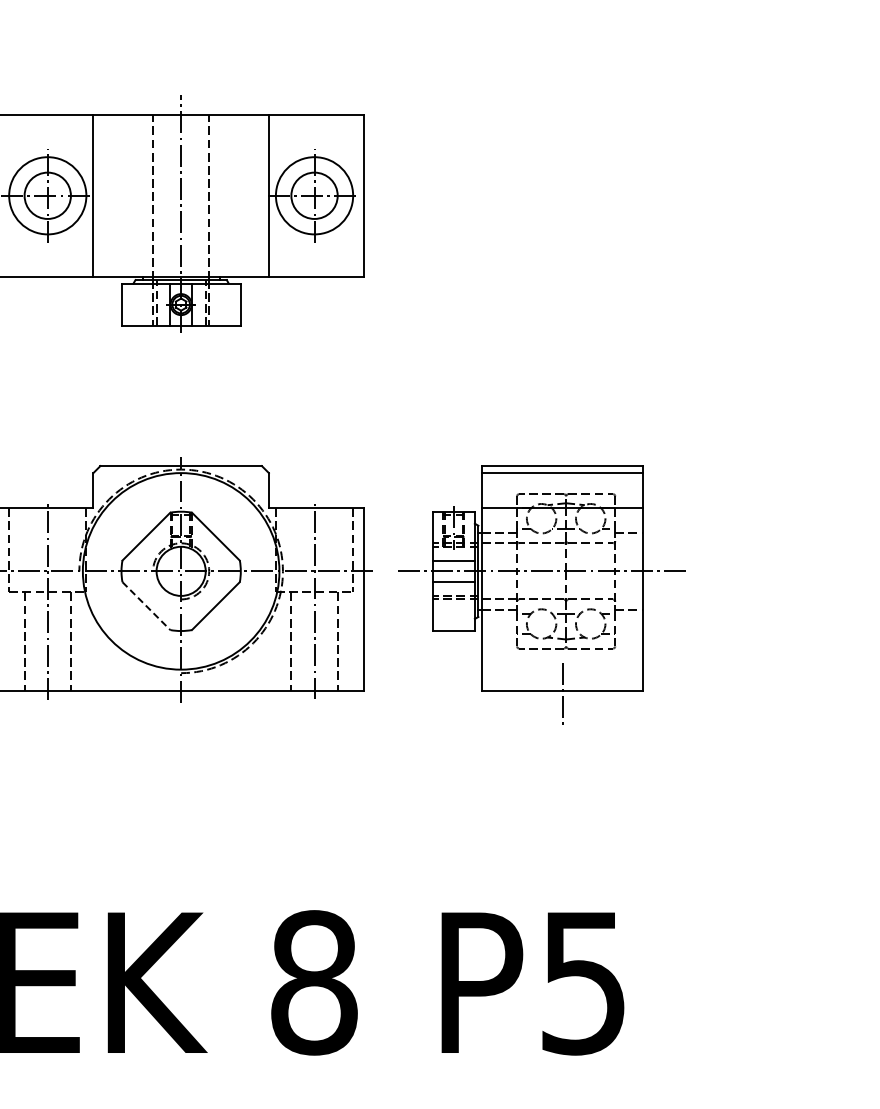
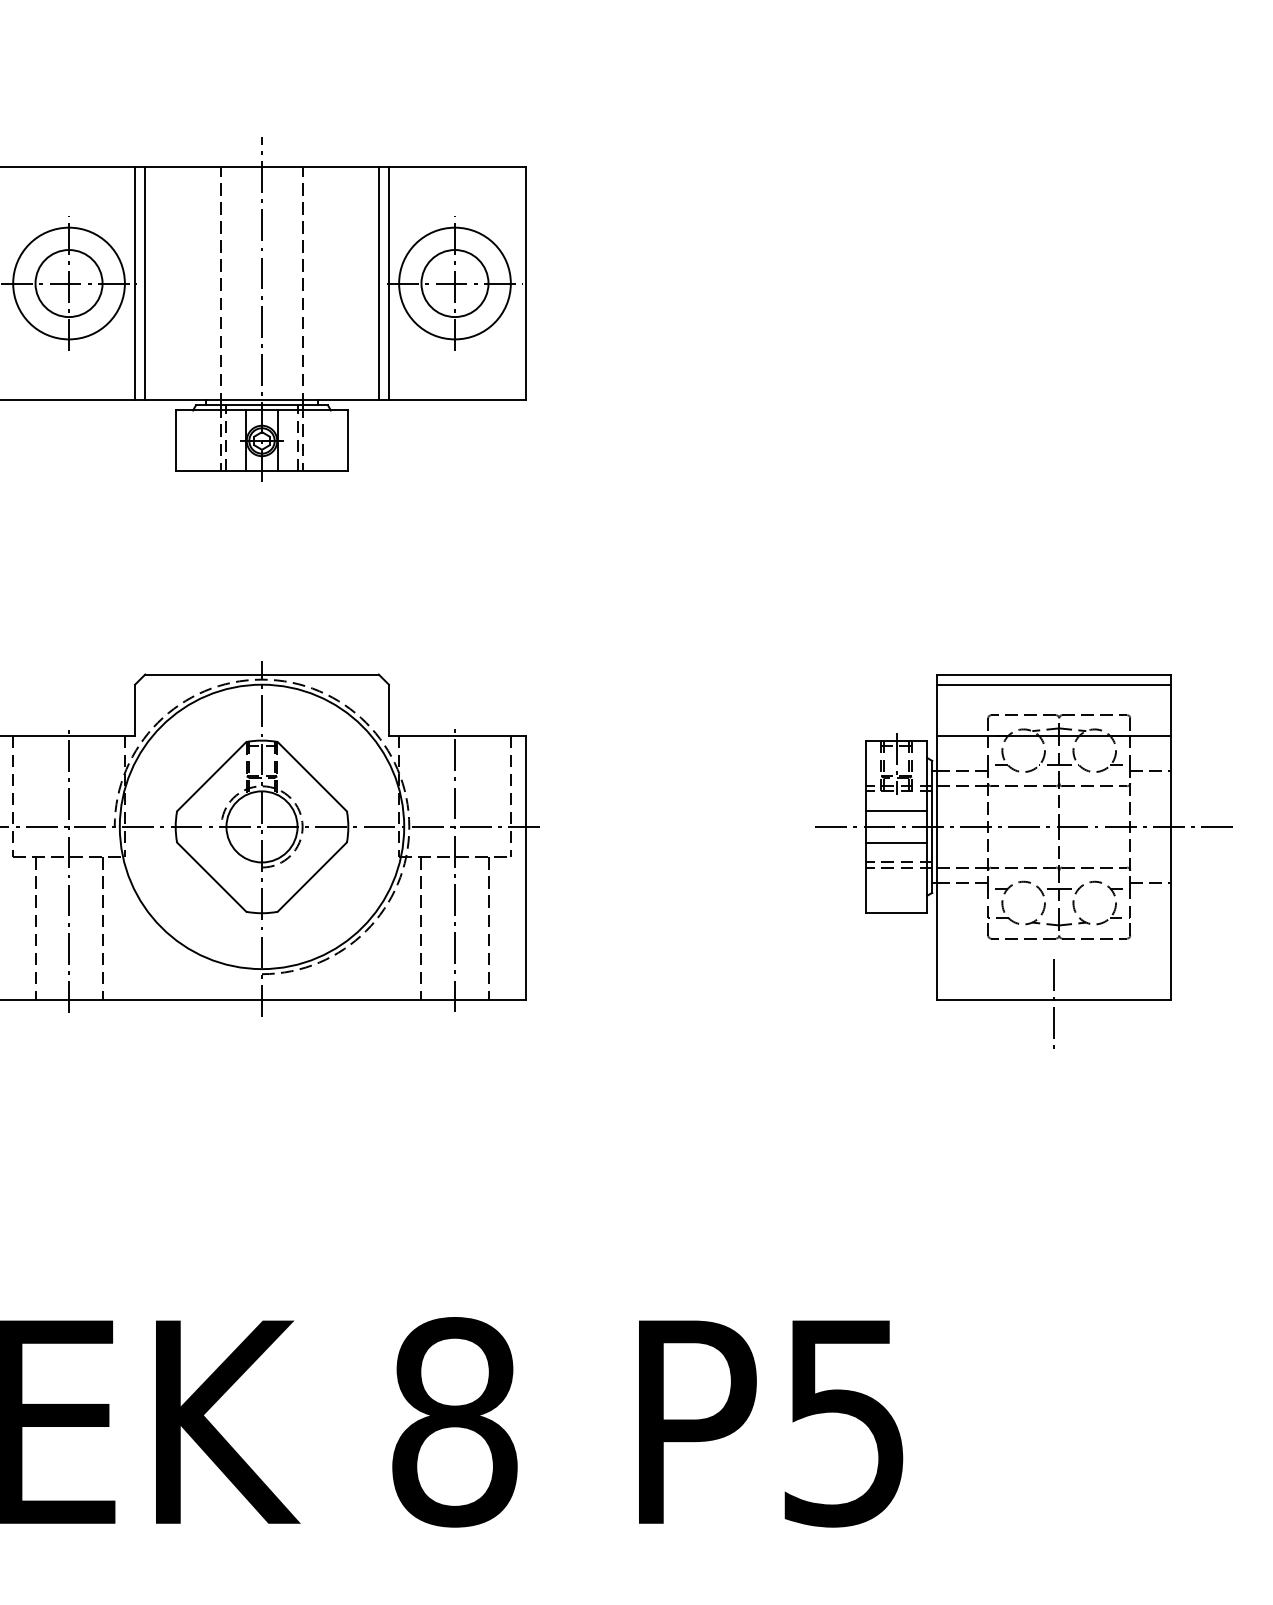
line: (100, 195) -> (145, 283), added
line: (261, 195) -> (378, 283), added
part: (541, 594) -> (1023, 860), moved
line: (146, 606) -> (211, 877), dashed -> solid

